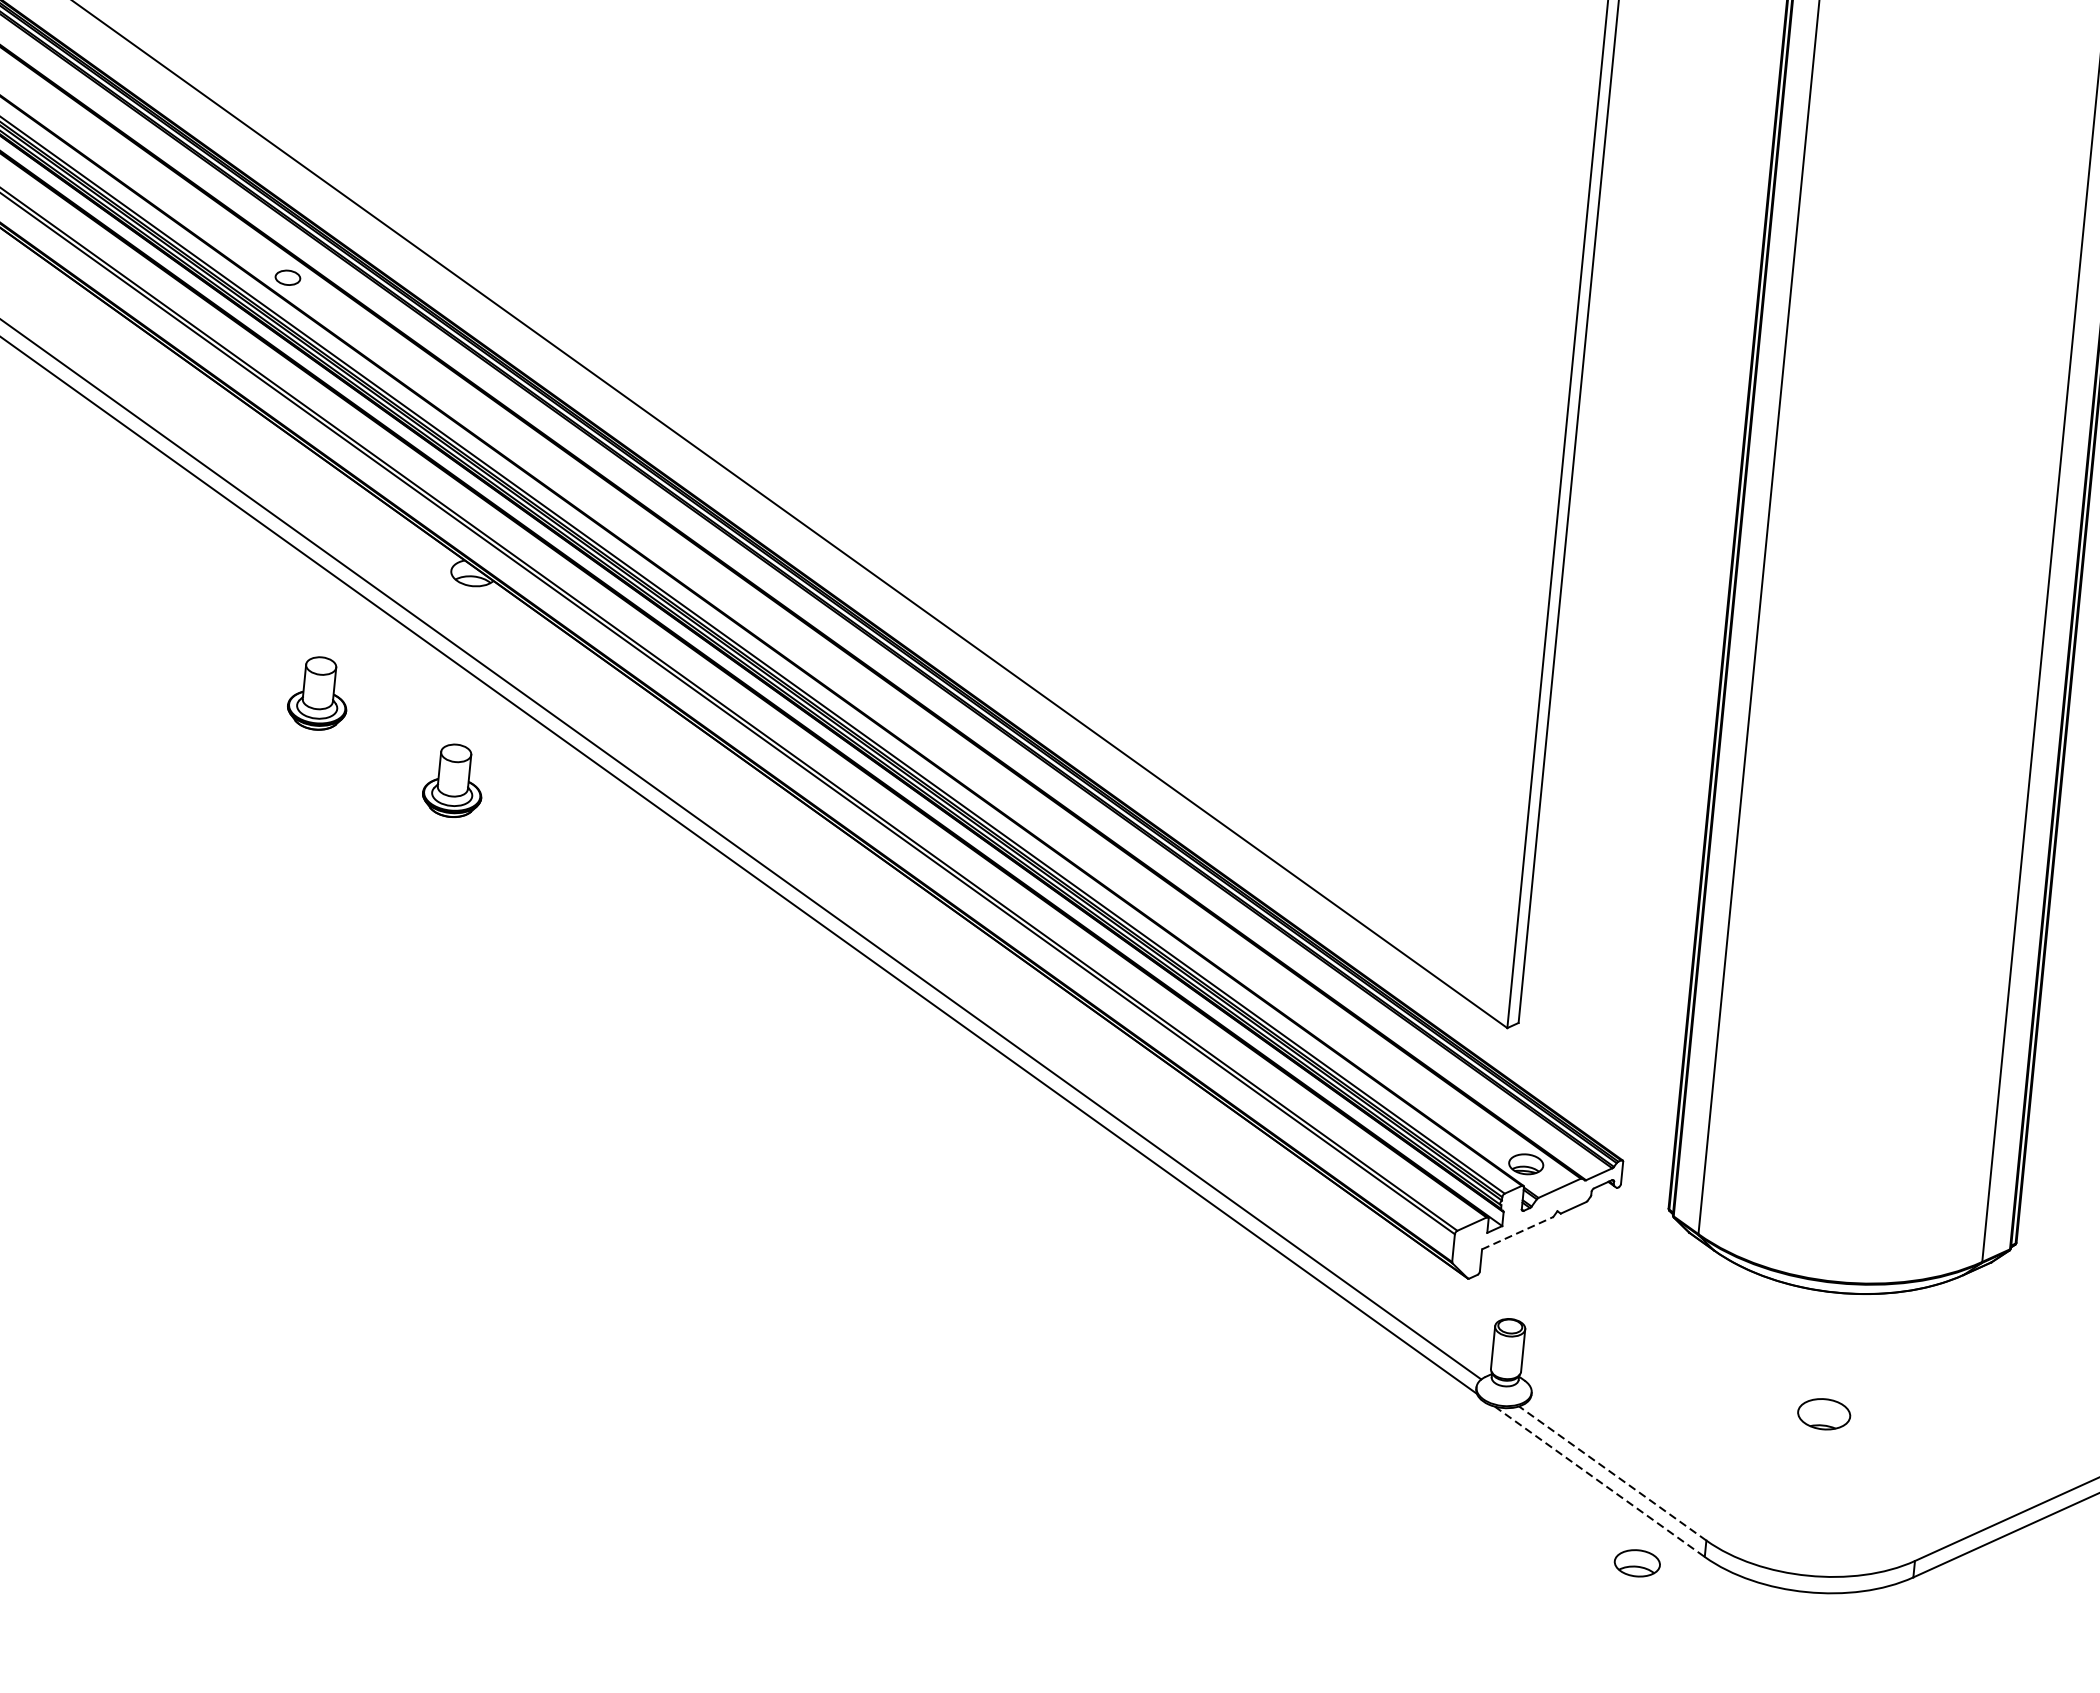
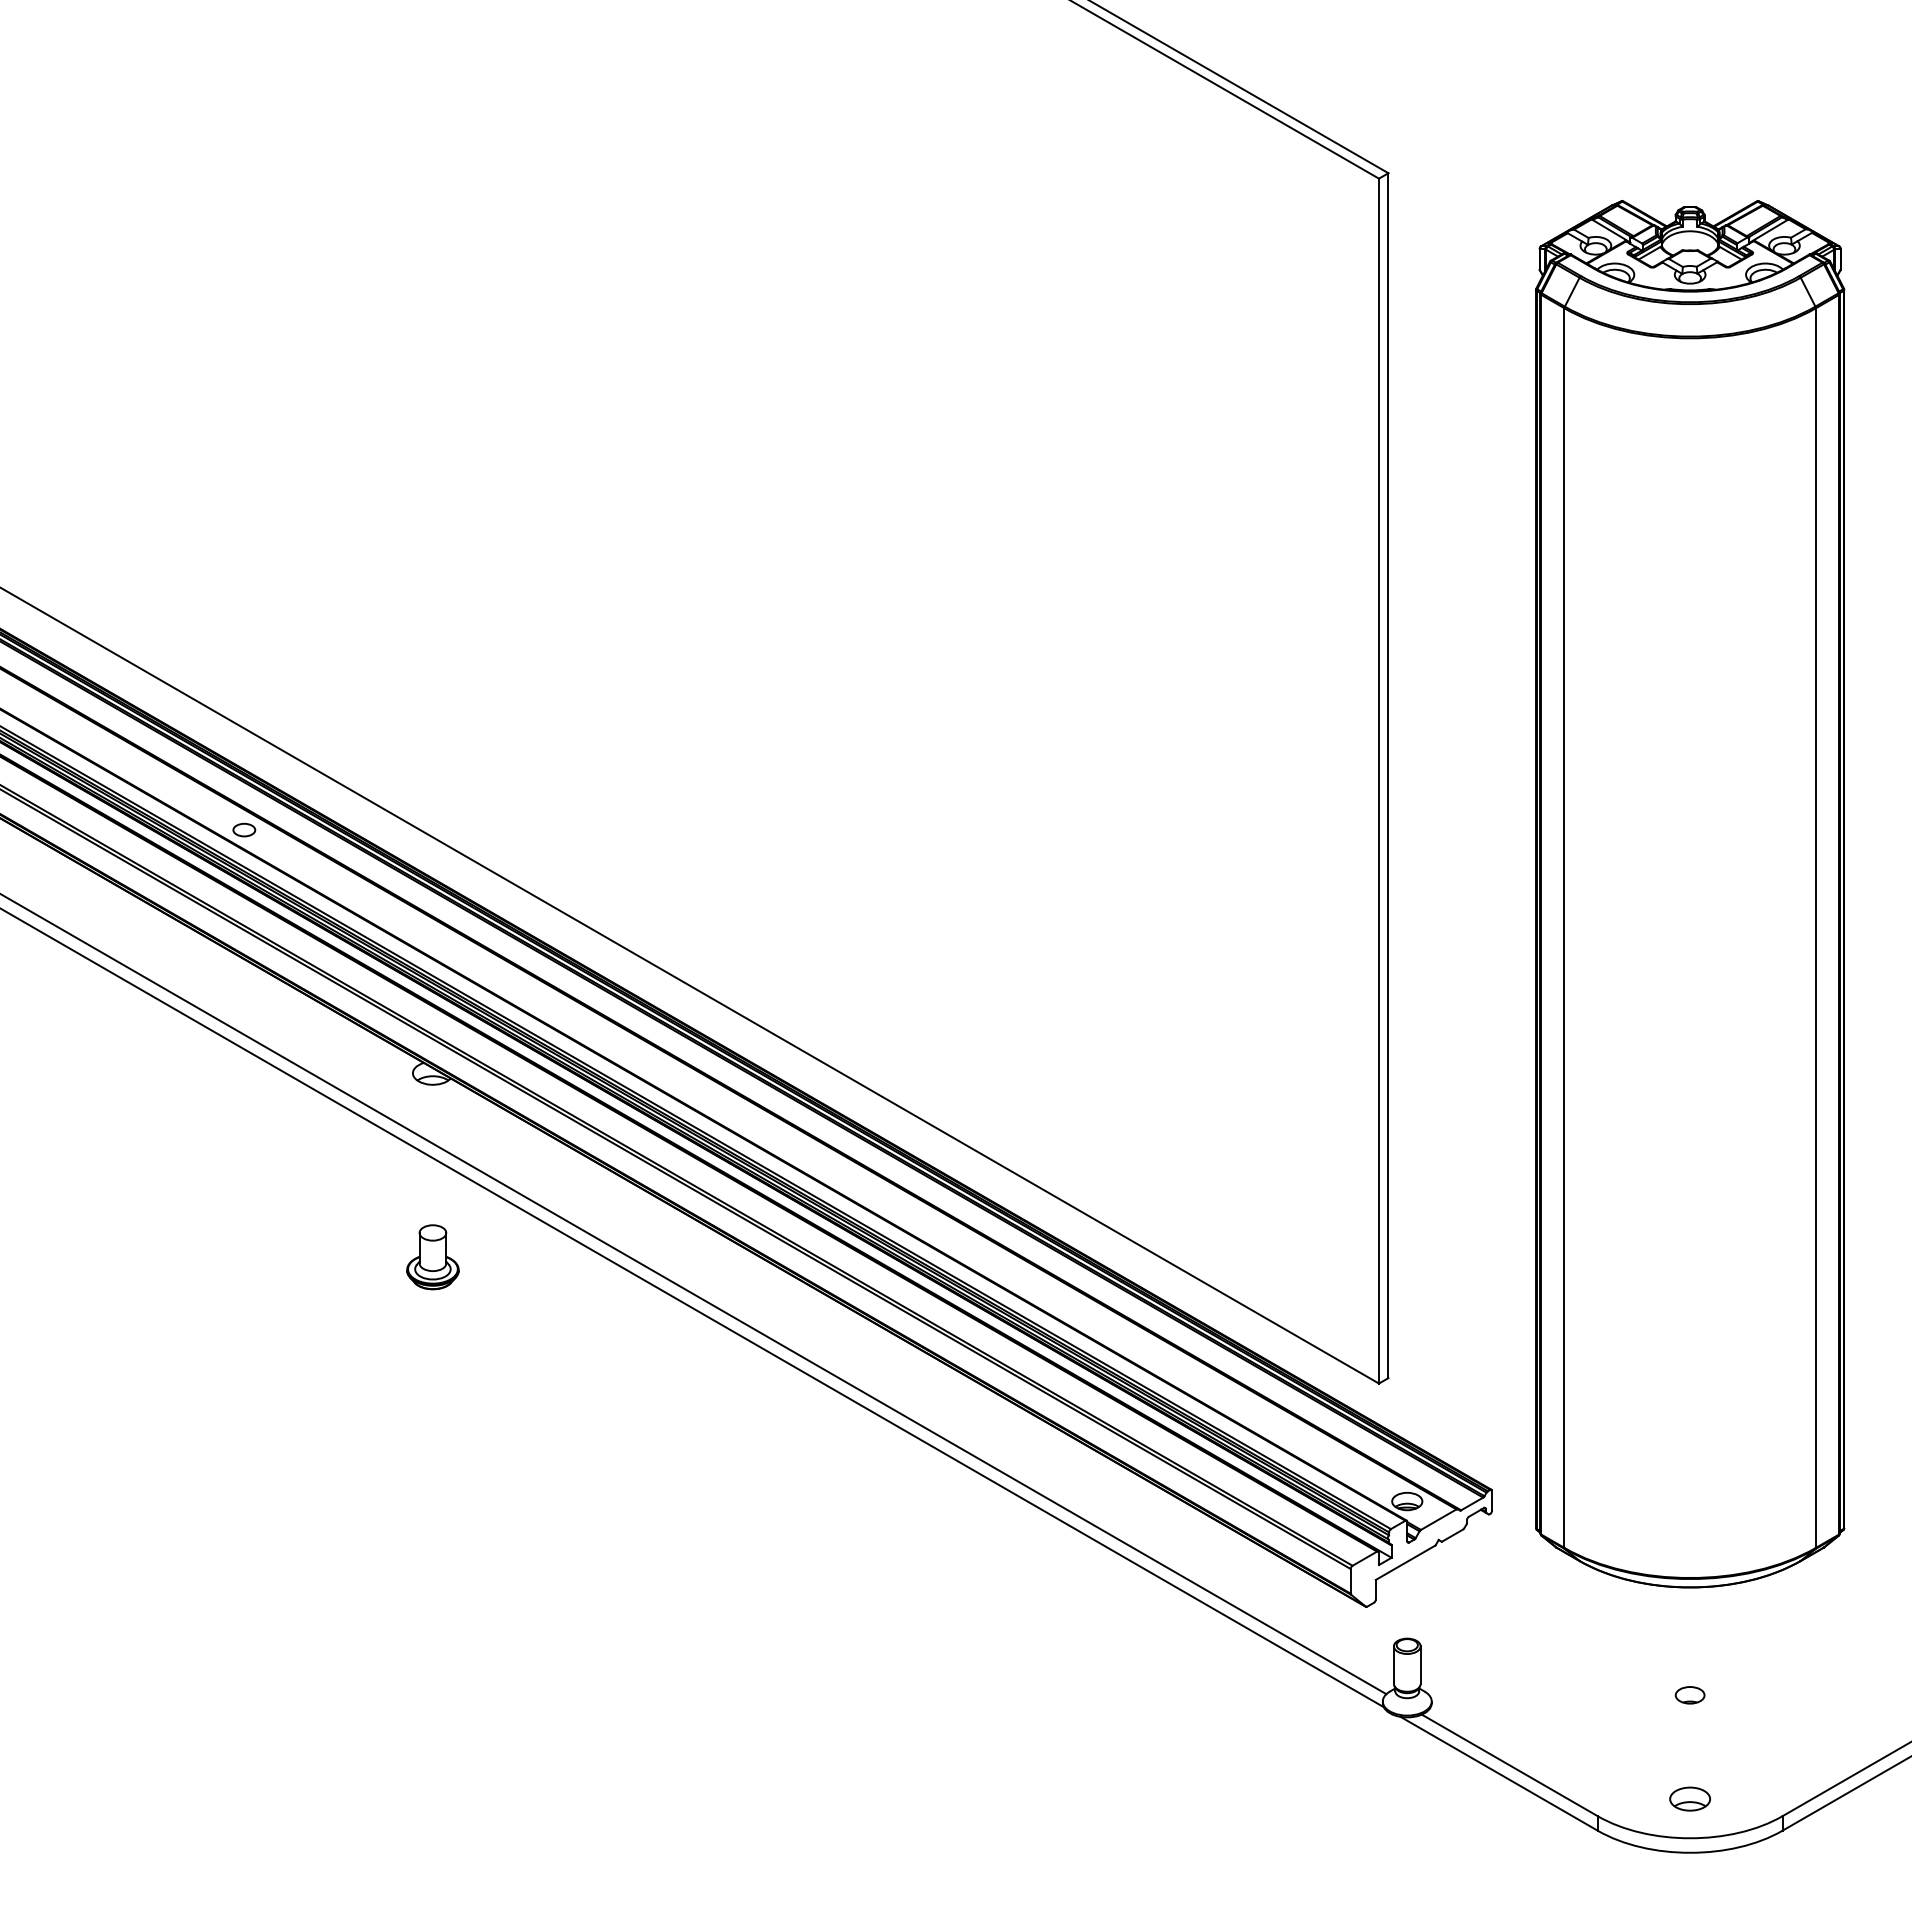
part: (317, 693) -> (306, 1192), removed
line: (1518, 1233) -> (1406, 1562), dashed -> solid
part: (1823, 1414) -> (1689, 1695), size x0.62
line: (1612, 1473) -> (1509, 1765), dashed -> solid
line: (1600, 1481) -> (1499, 1773), dashed -> solid
part: (1636, 1562) -> (1689, 1798), moved

